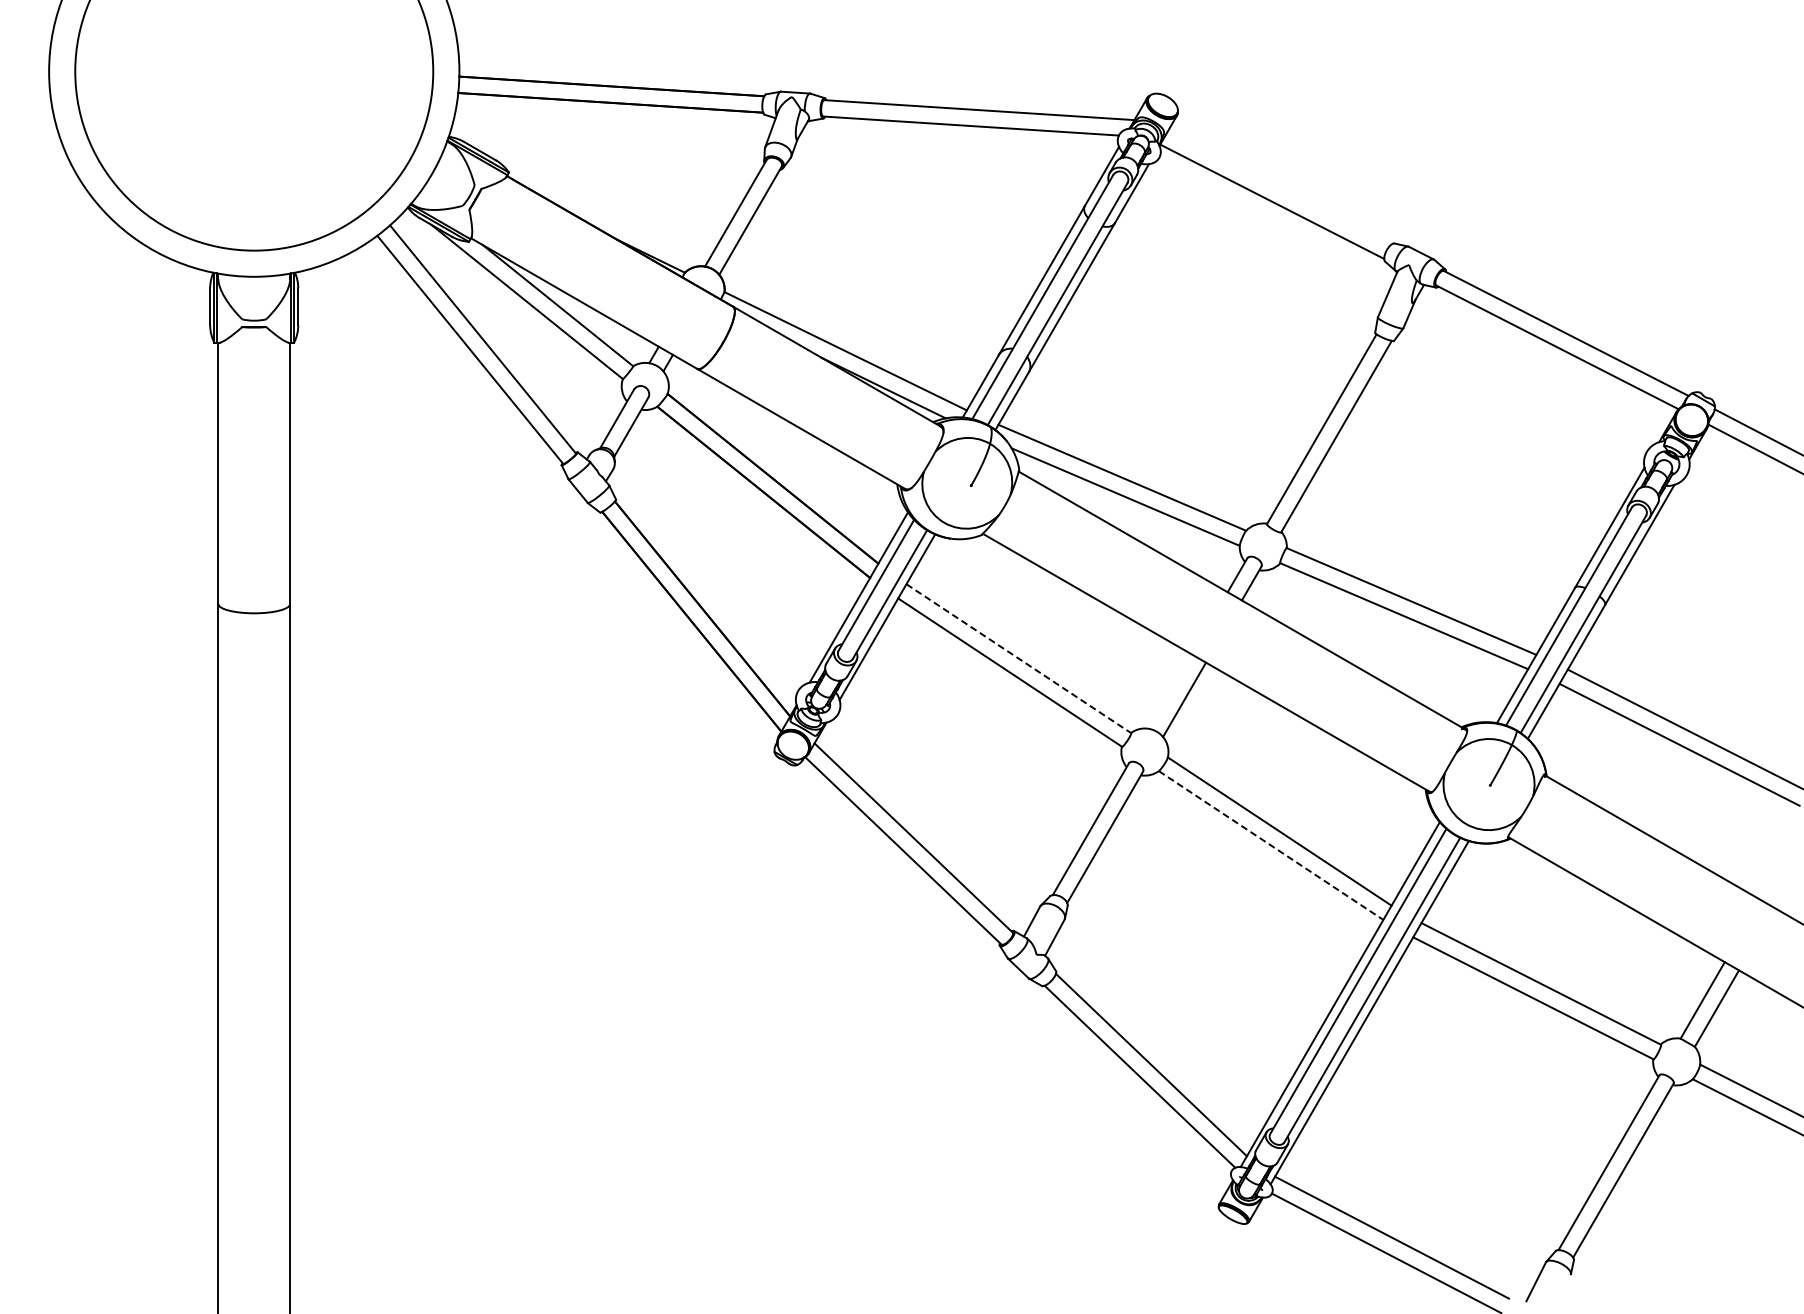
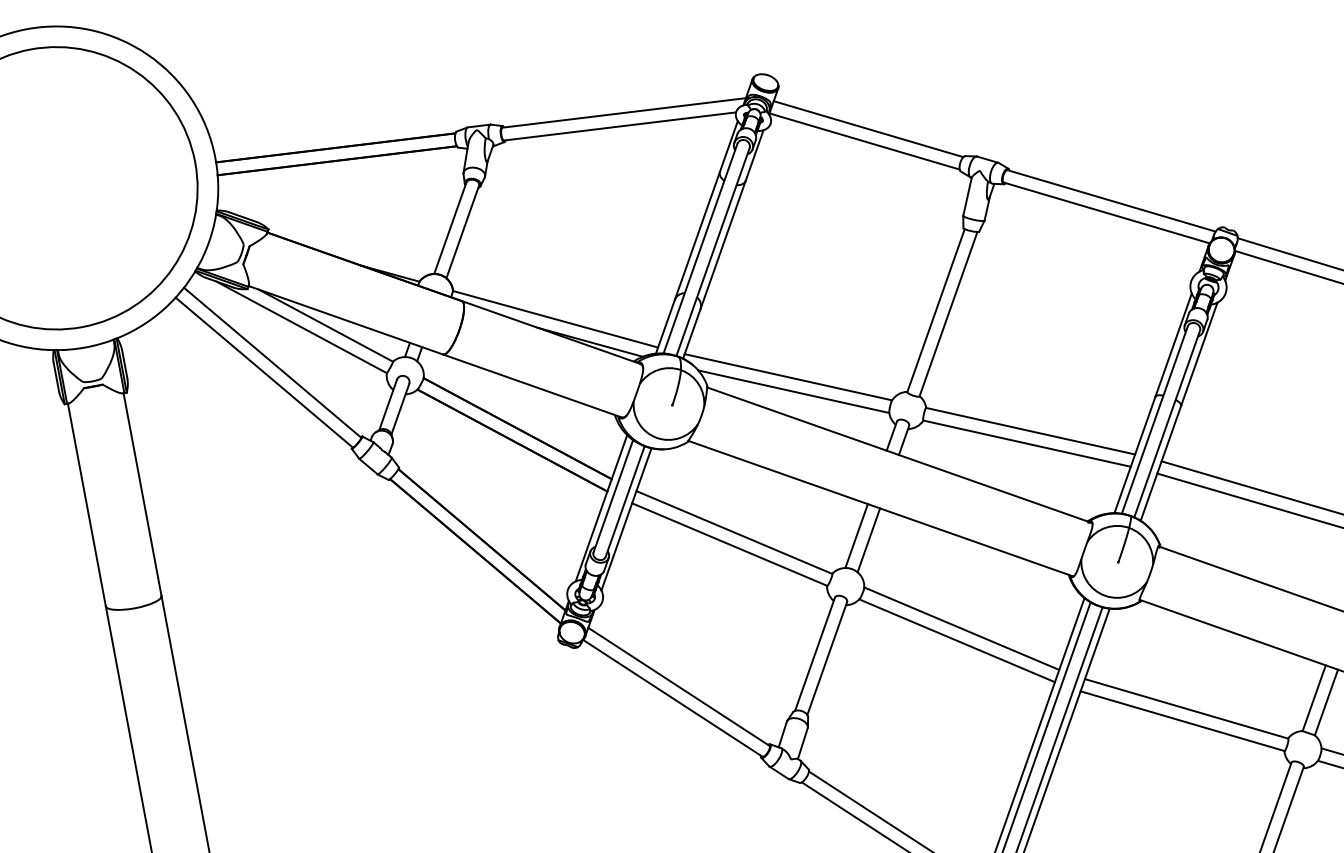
line: (1279, 187) -> (868, 129), added
line: (1018, 658) -> (734, 532), dashed -> solid
line: (1169, 691) -> (855, 536), added
line: (1271, 845) -> (957, 640), dashed -> solid

